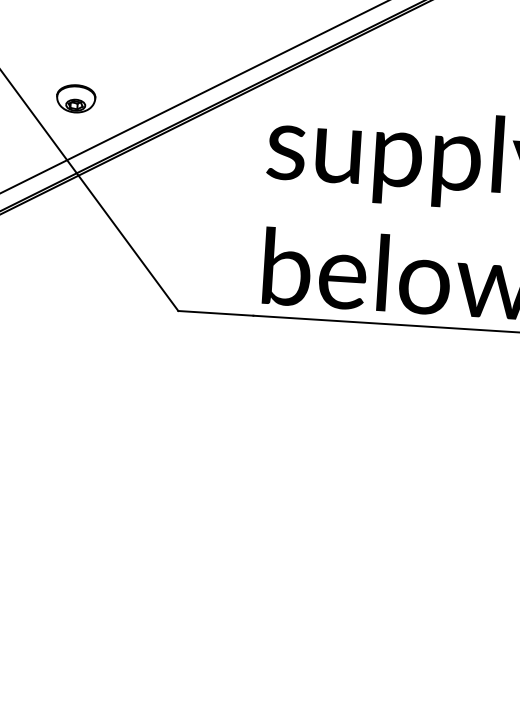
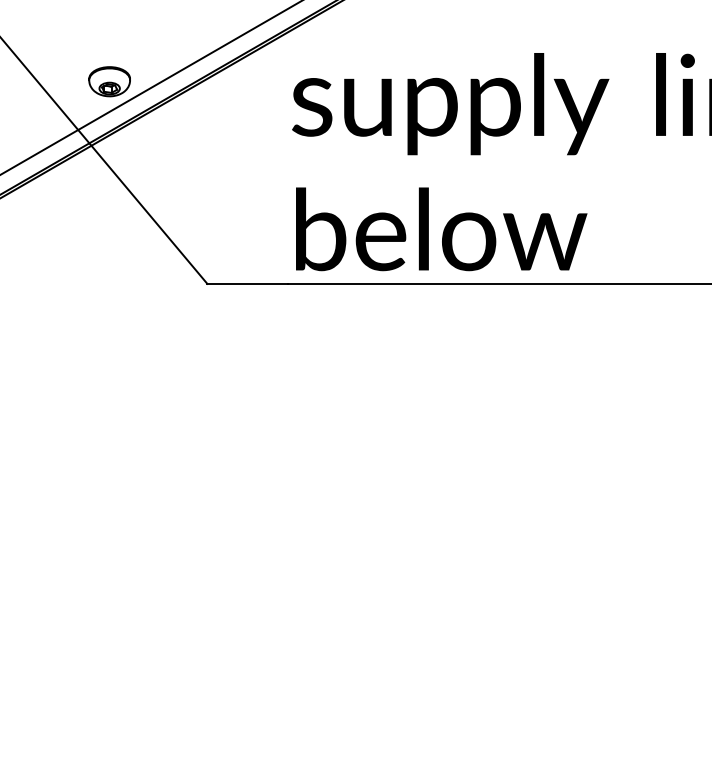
part: (75, 98) -> (109, 81), moved

